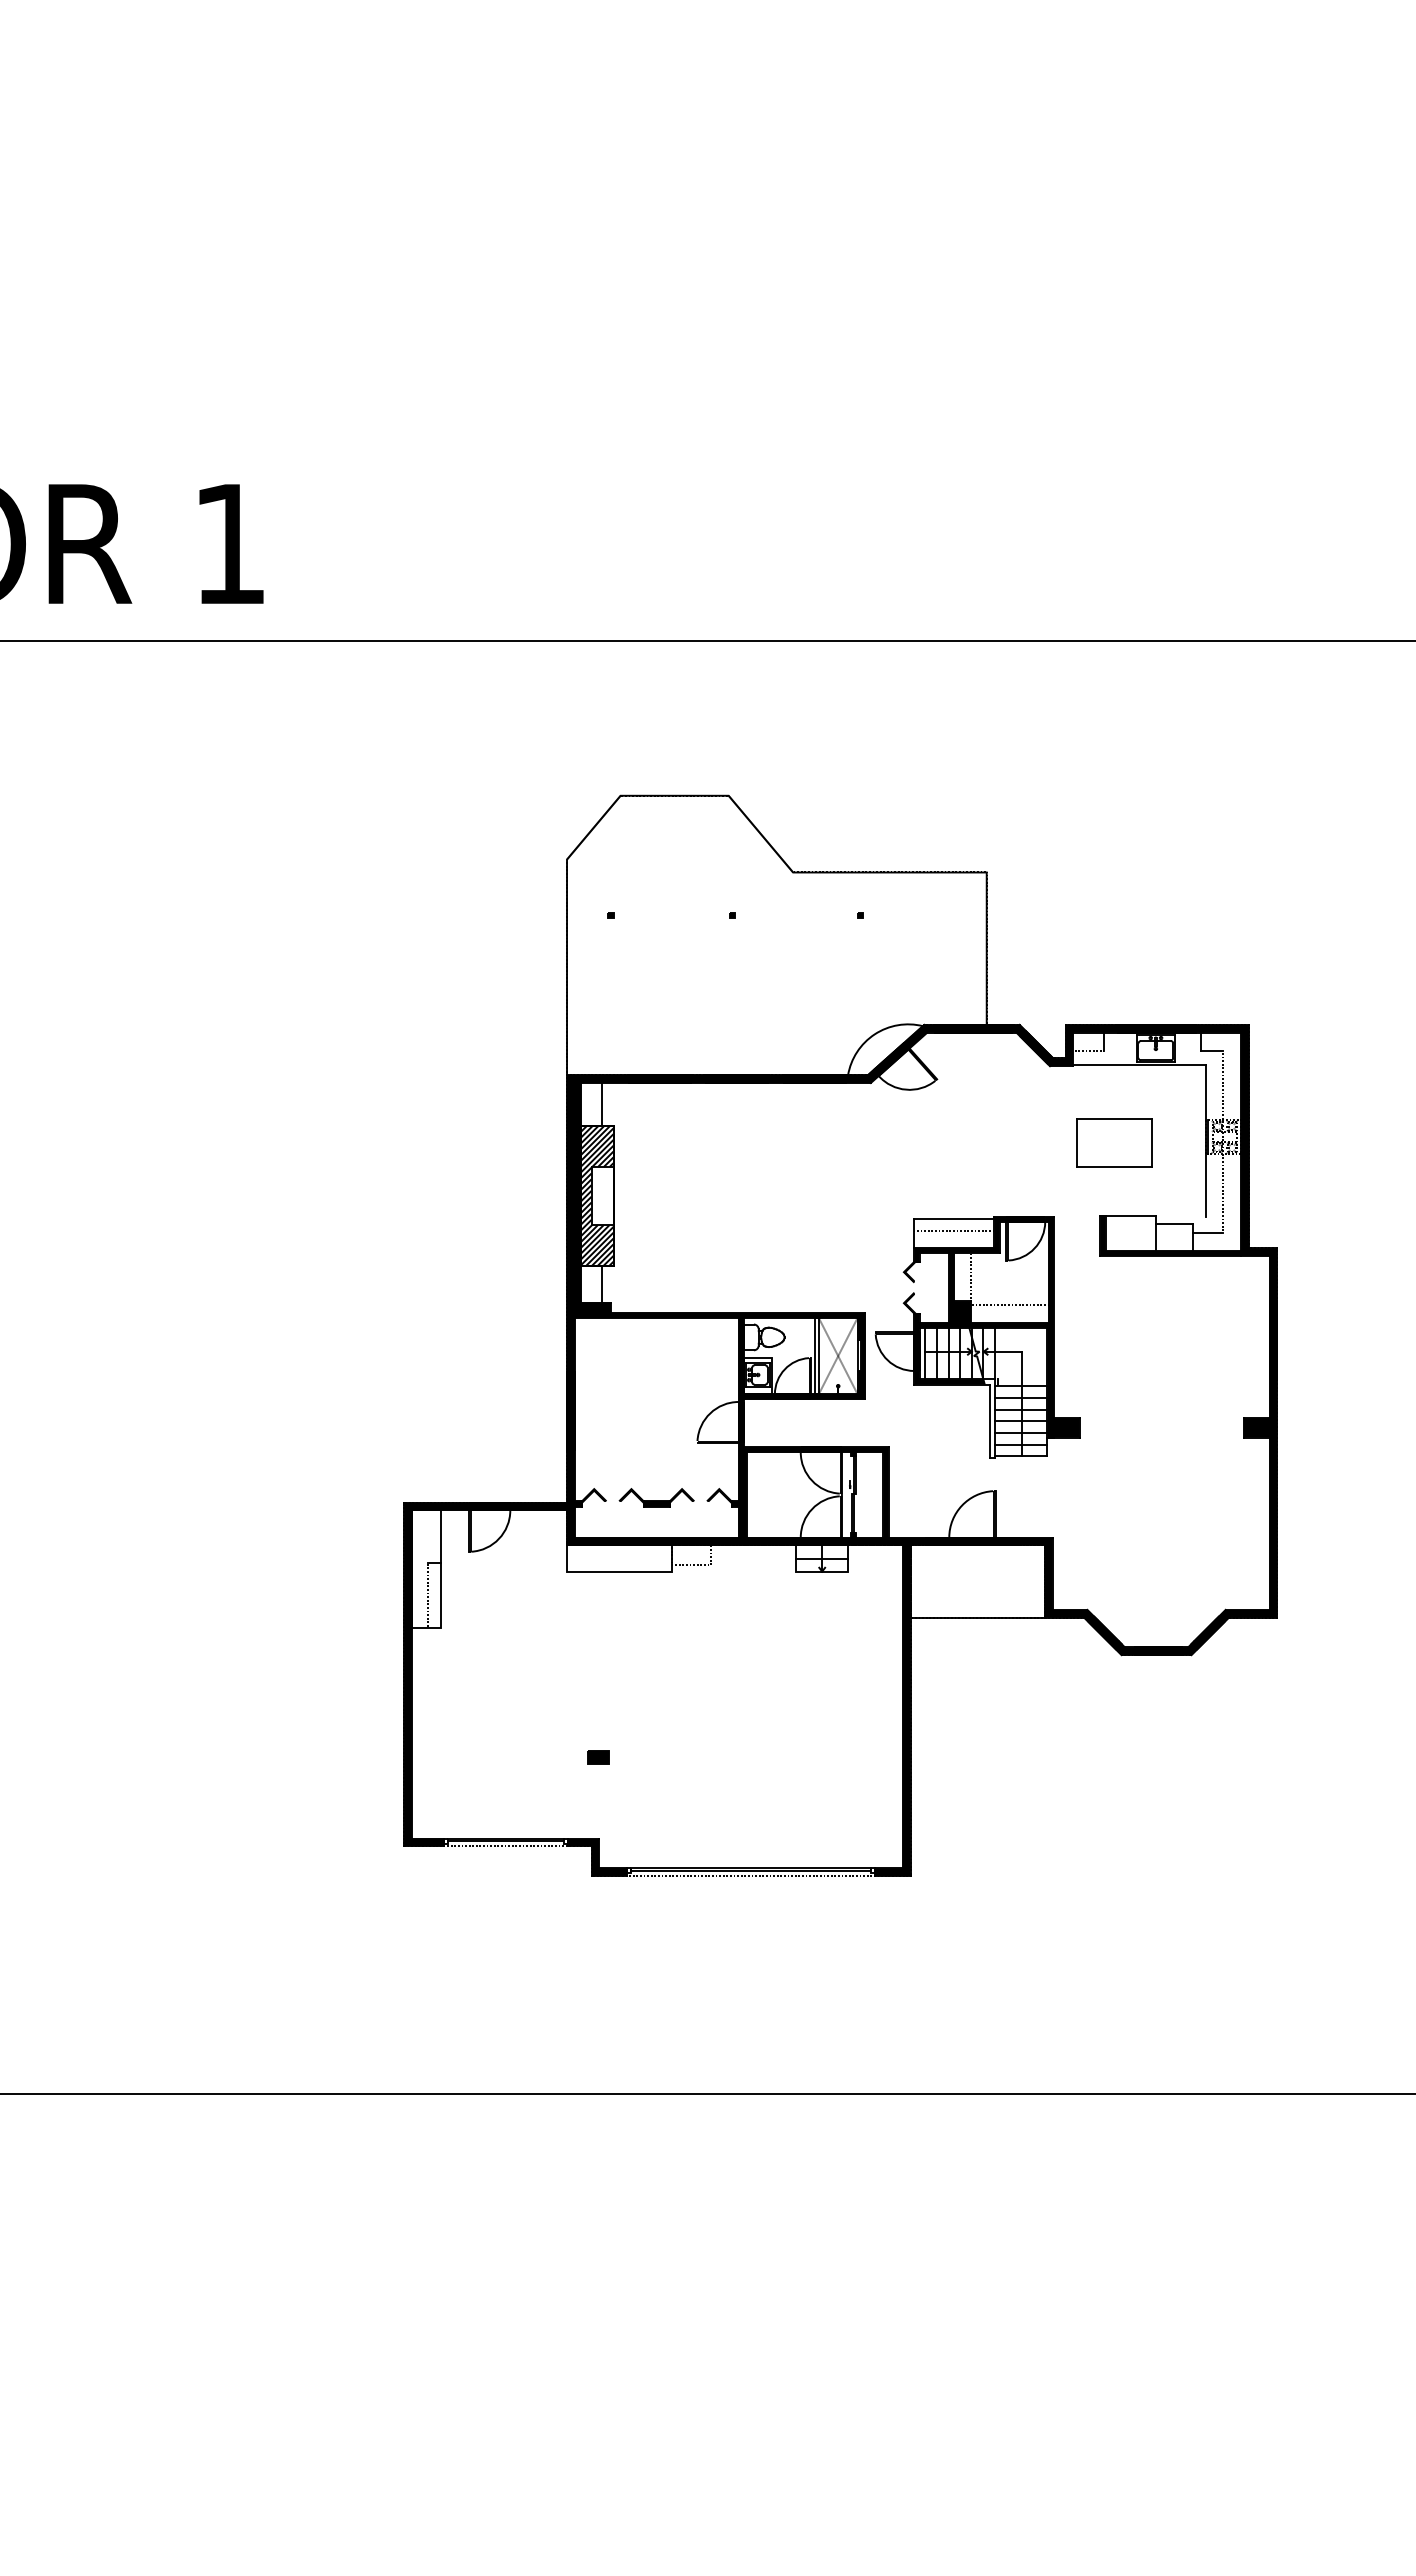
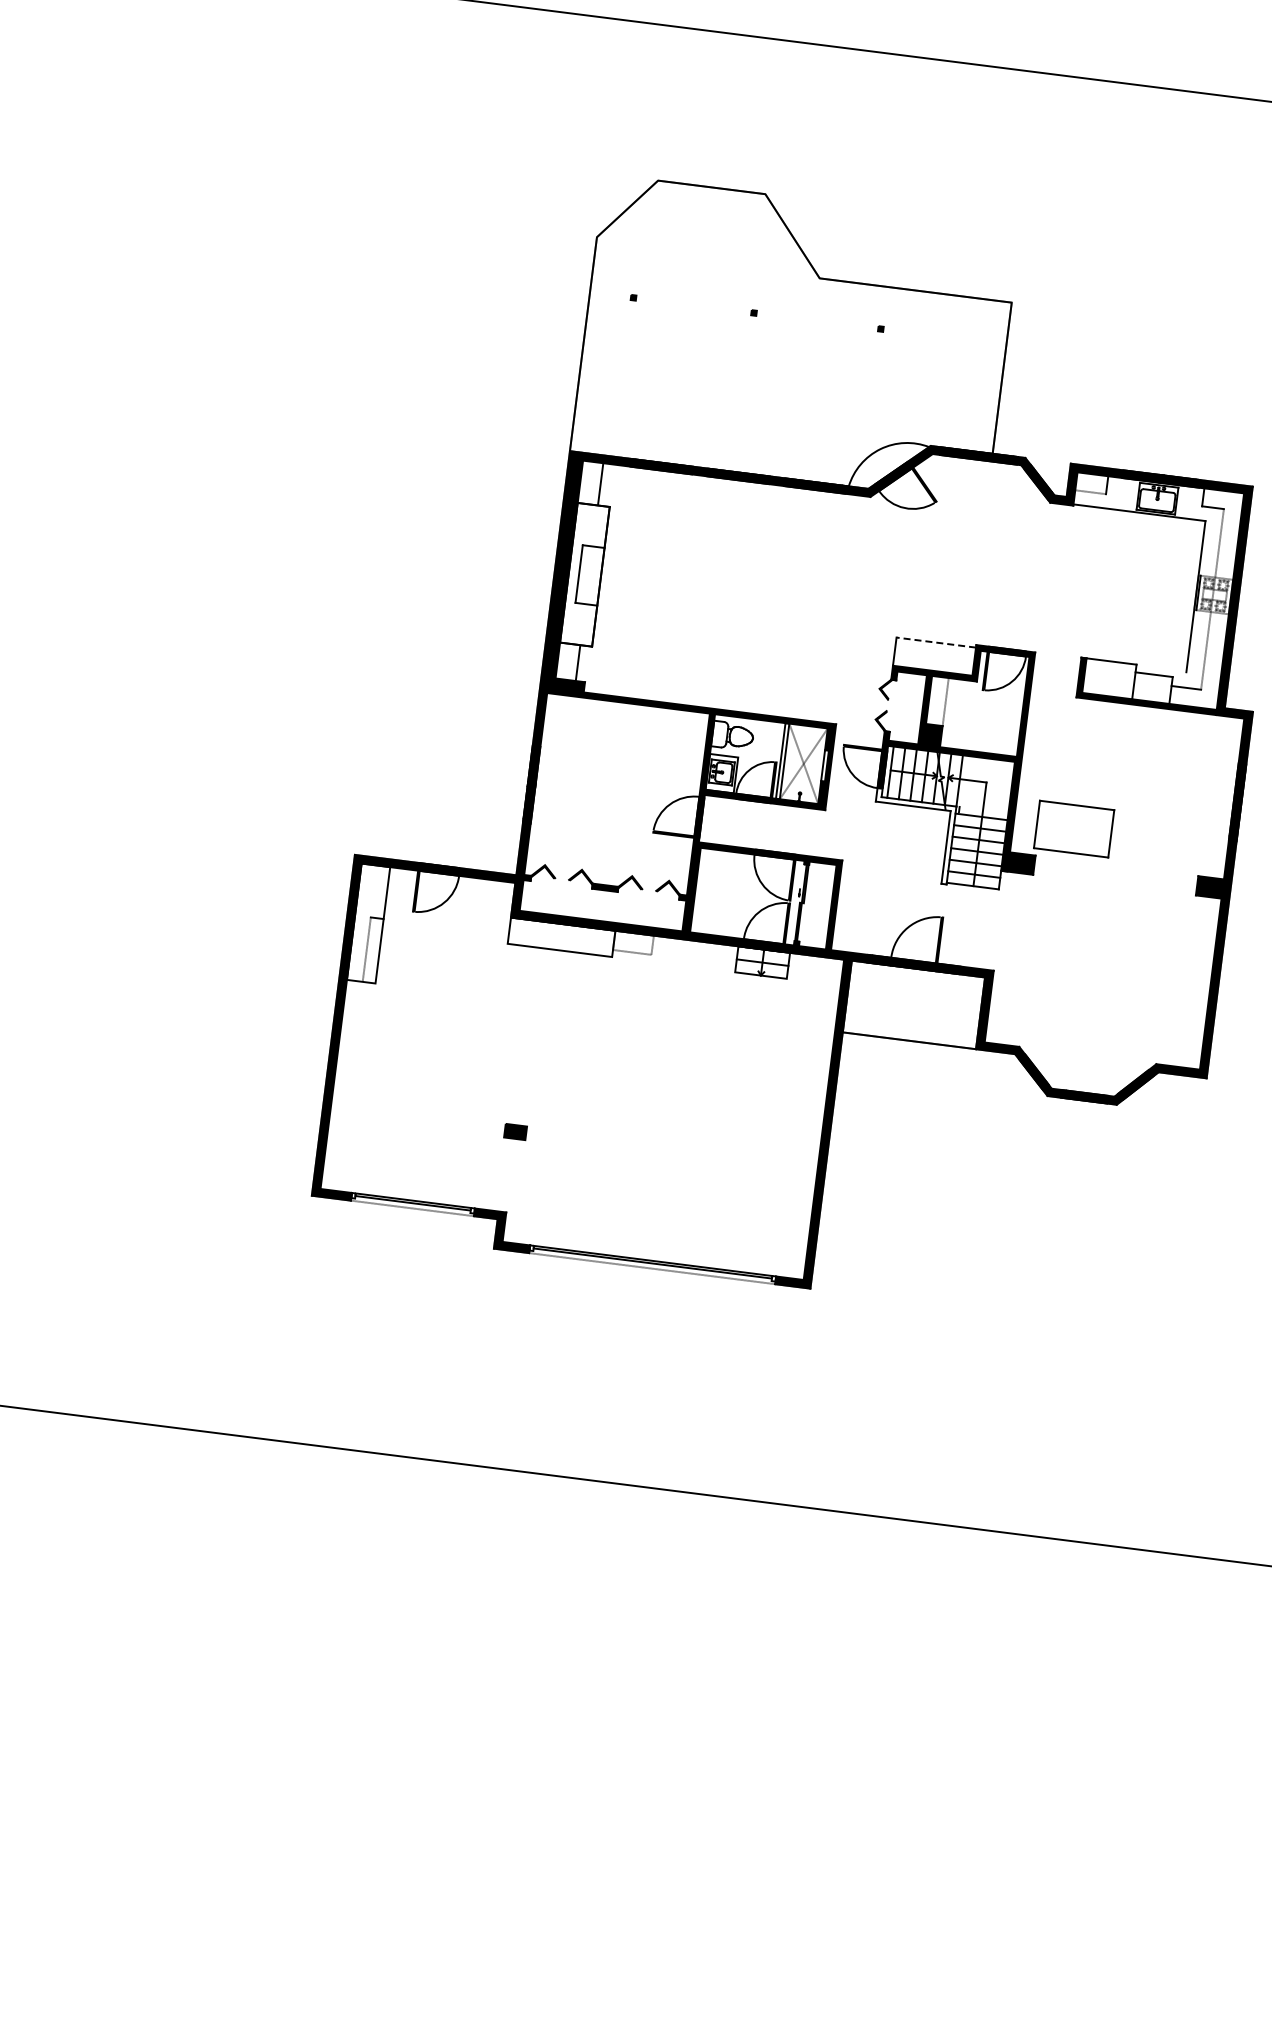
part: (1114, 1142) -> (1074, 828), moved
hatch: (597, 1195) -> (585, 574), removed
line: (953, 1219) -> (935, 642), solid -> dashed
line: (954, 1230) -> (934, 653), removed
line: (1009, 1305) -> (980, 735), removed
fill: (949, 1377) -> (911, 798), removed

